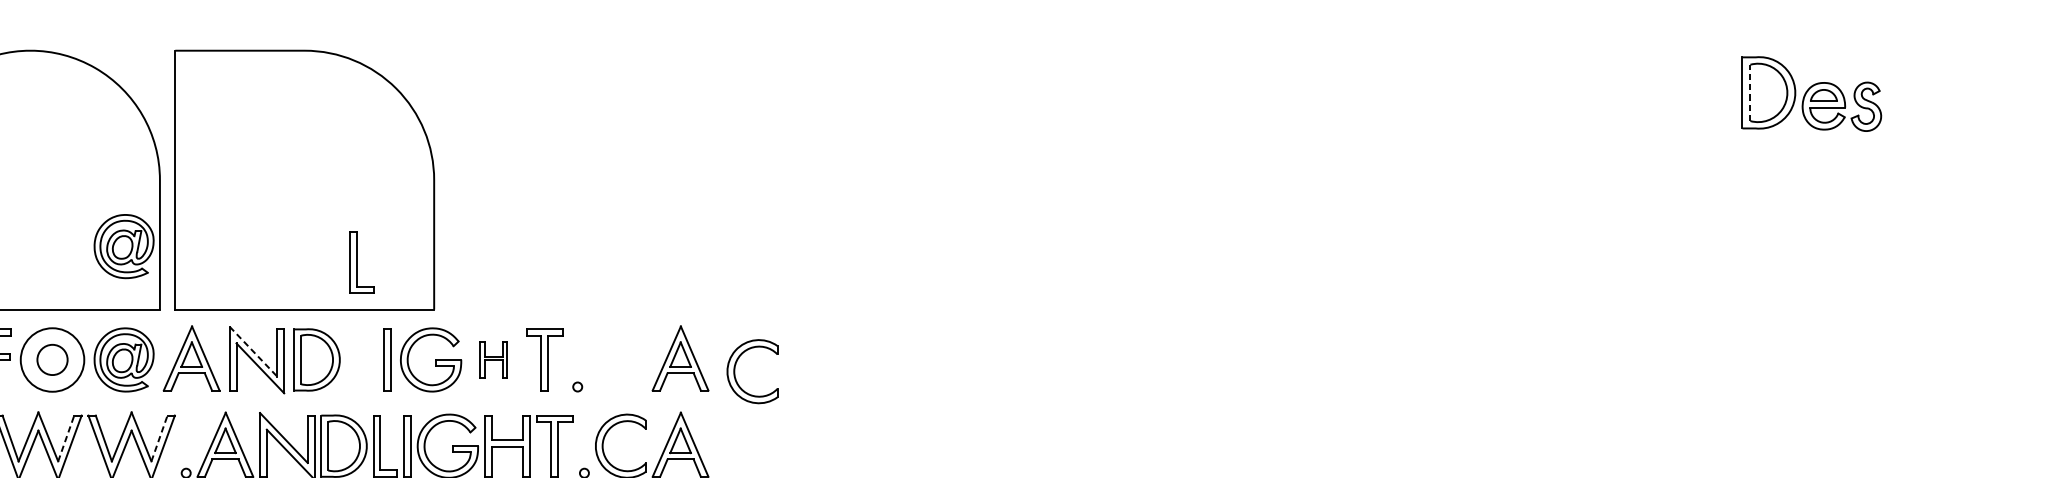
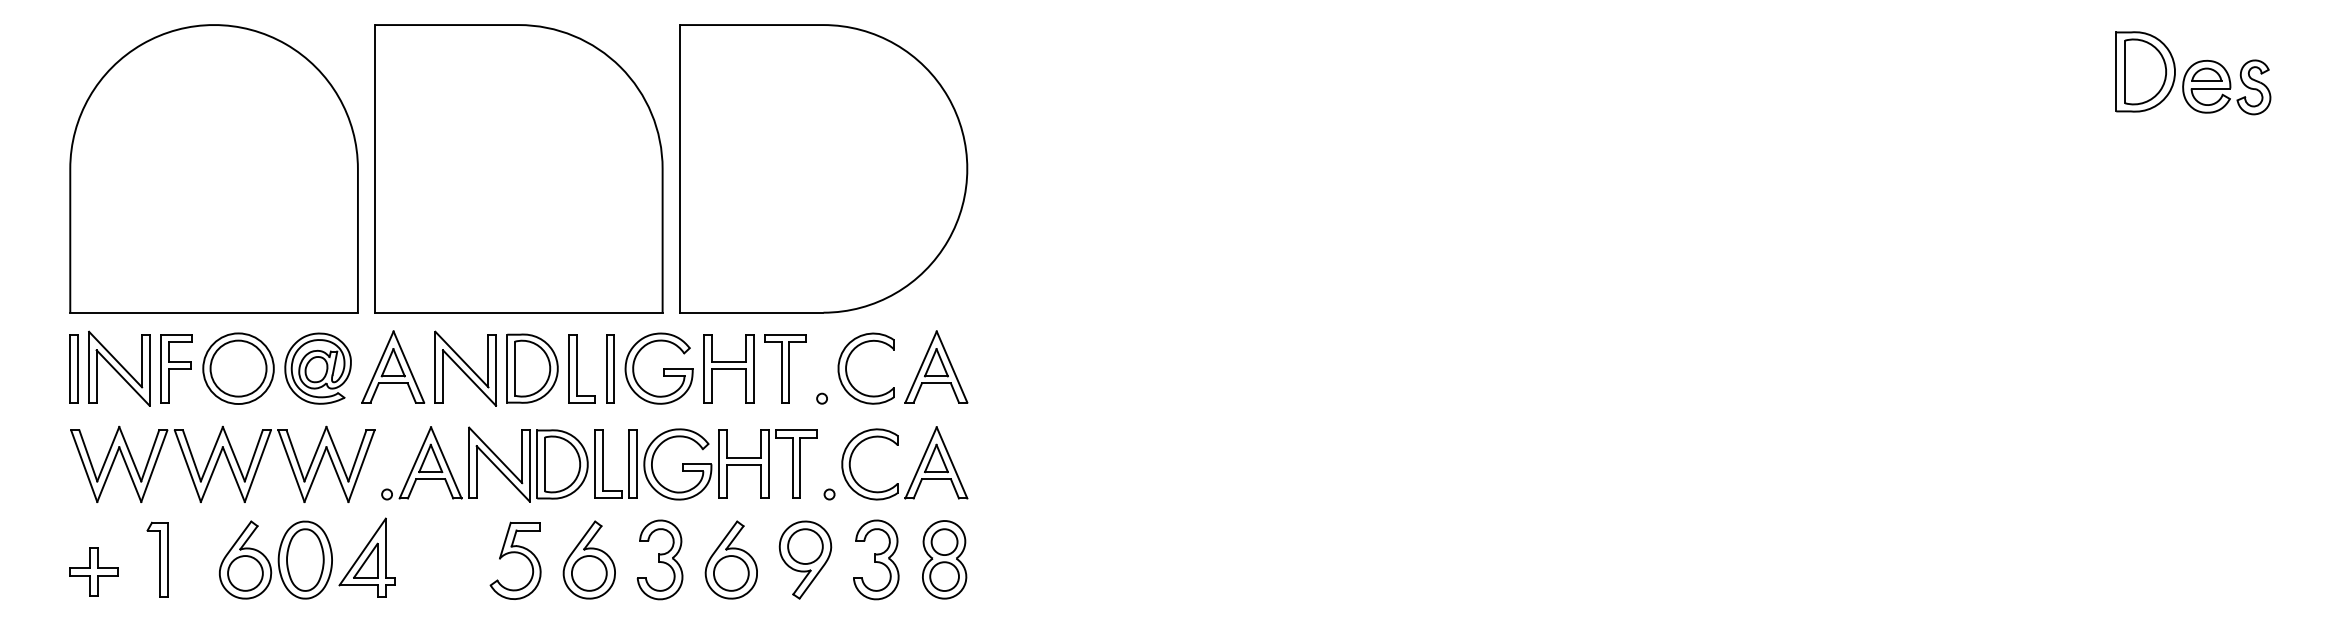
line: (1750, 92) -> (2125, 71), dashed -> solid
part: (578, 179) -> (823, 168), added
part: (123, 246) -> (317, 242), removed
part: (361, 262) -> (581, 368), moved
line: (254, 351) -> (462, 359), dashed -> solid
circle: (52, 359) -> (238, 368), size x1.67
part: (493, 359) -> (728, 368), size x1.67
part: (735, 368) -> (847, 365), moved
line: (65, 438) -> (253, 455), dashed -> solid
line: (159, 438) -> (357, 455), dashed -> solid

